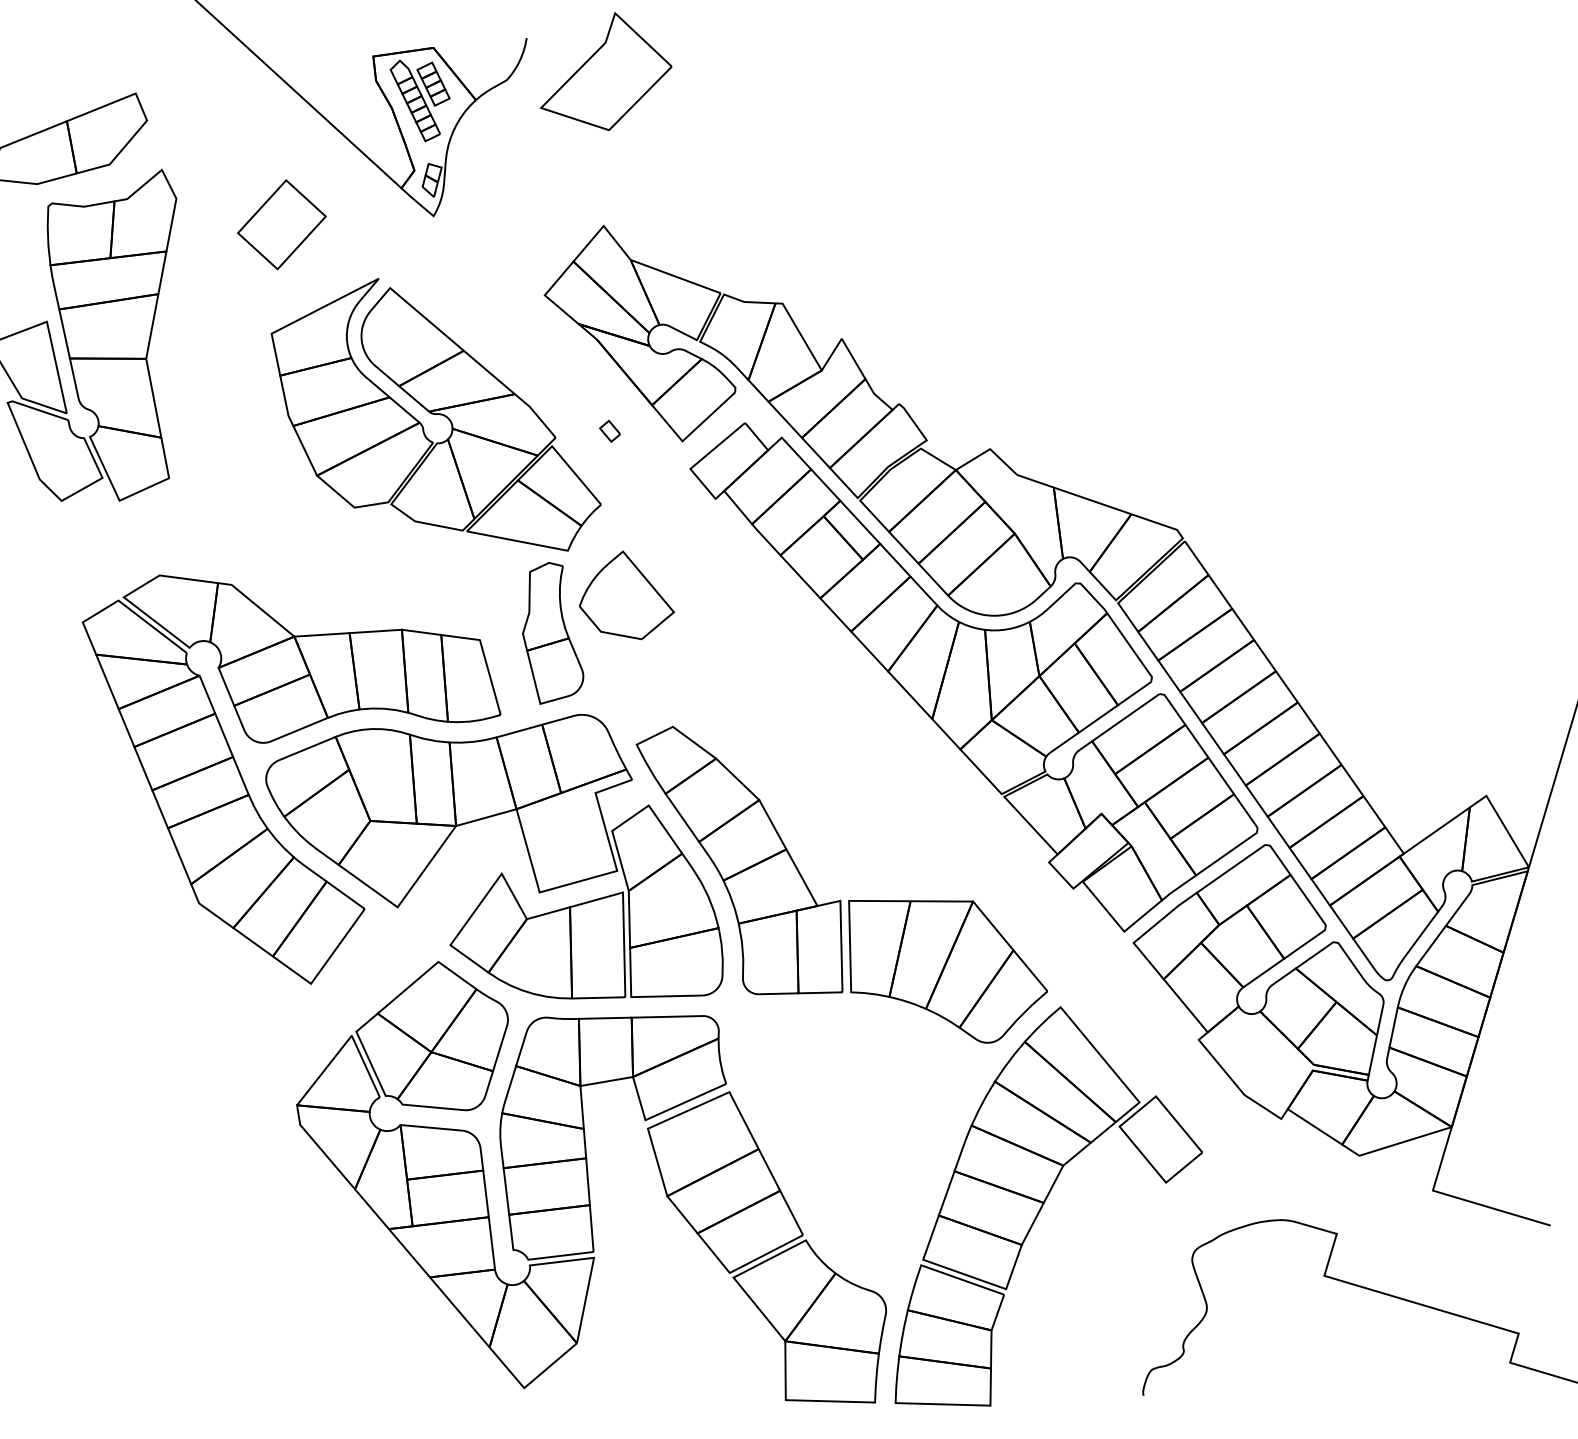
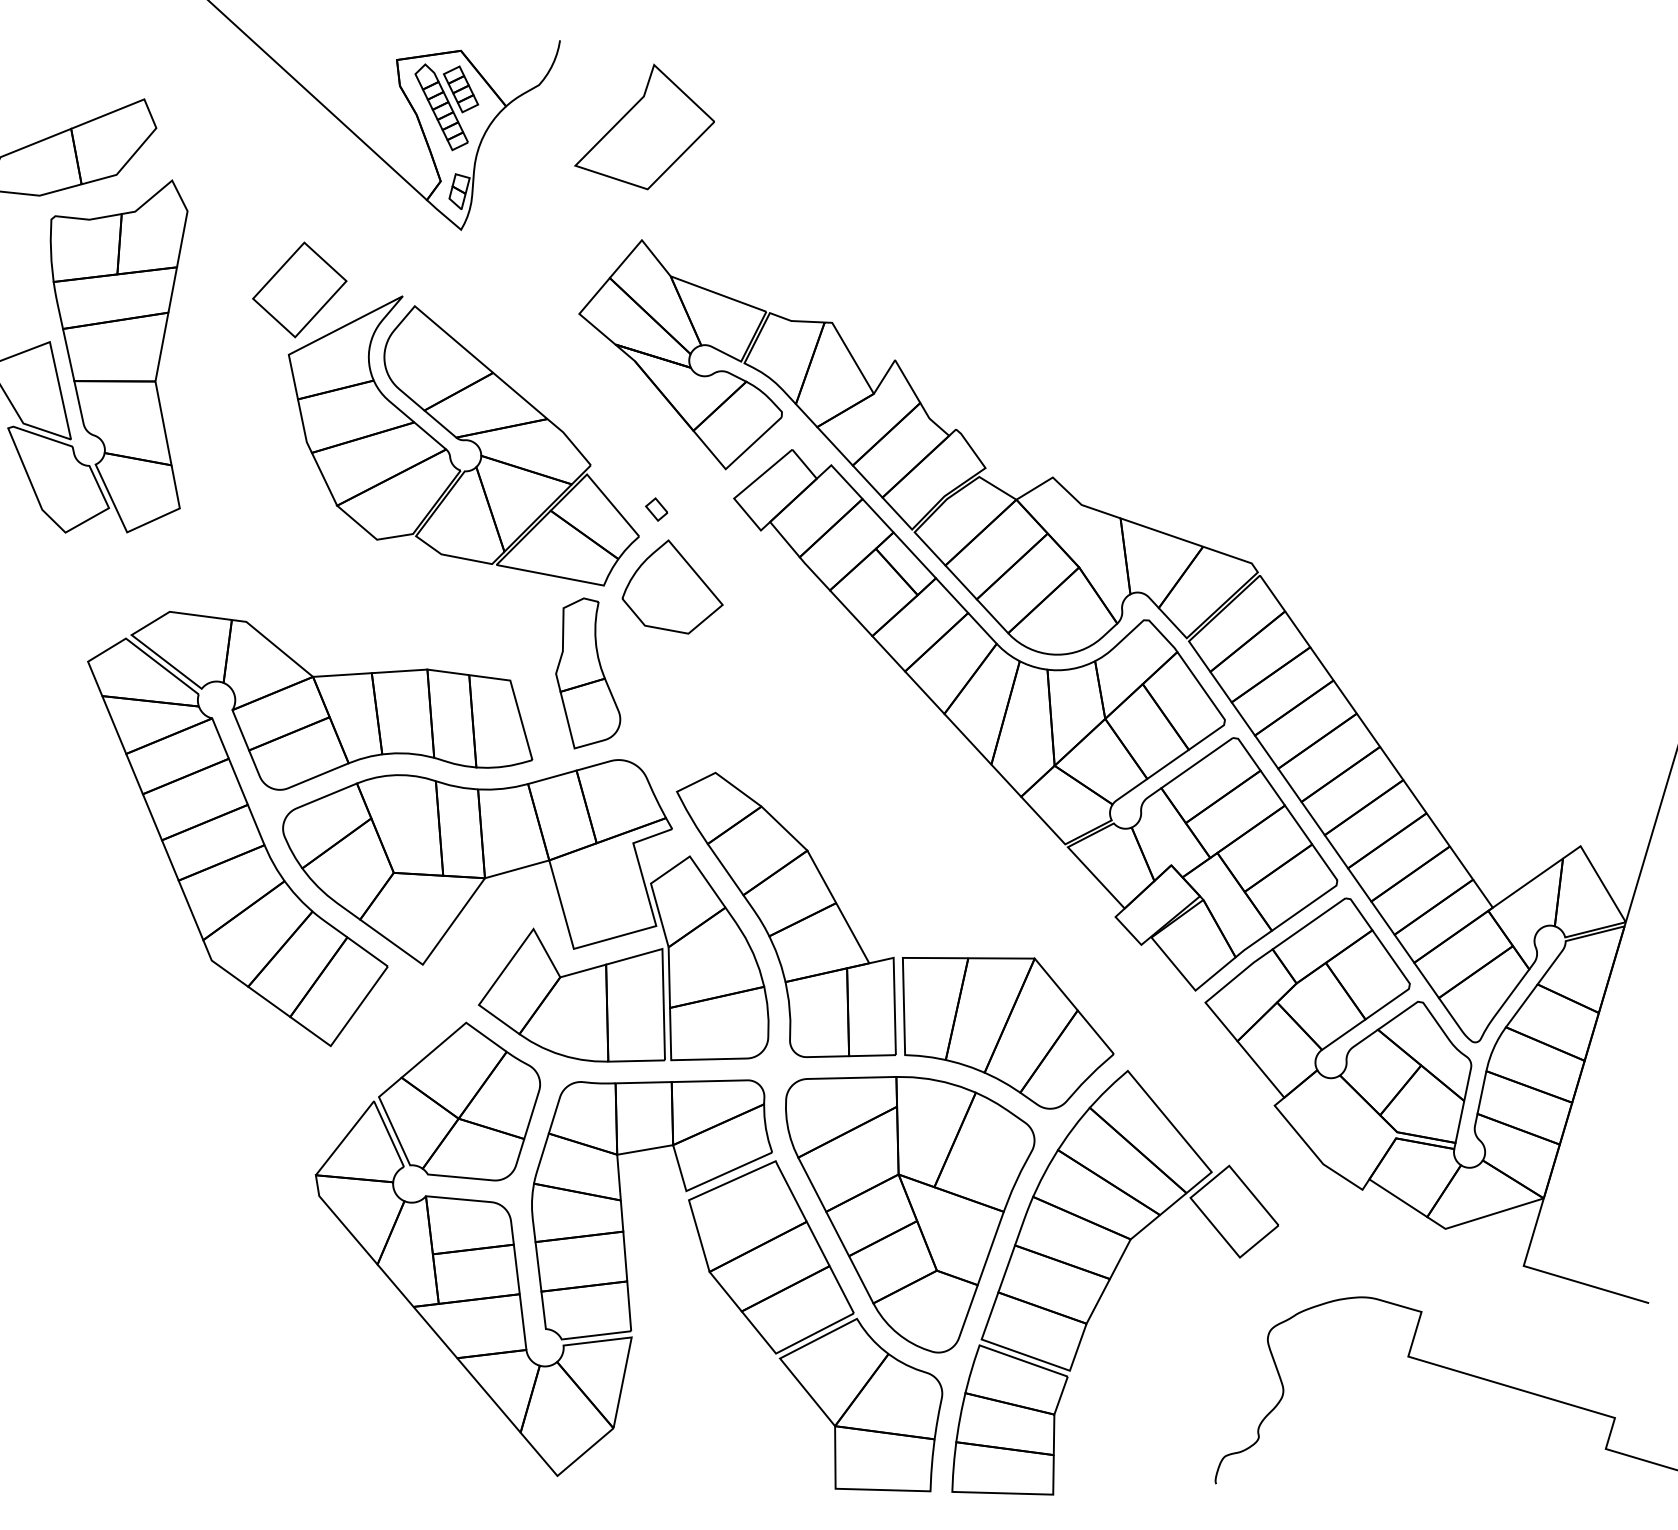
part: (606, 71) -> (644, 126), moved
part: (281, 224) -> (299, 289), moved
part: (609, 431) -> (656, 509), moved
part: (626, 594) -> (672, 586), moved
part: (856, 1142) -> (910, 1214), added

